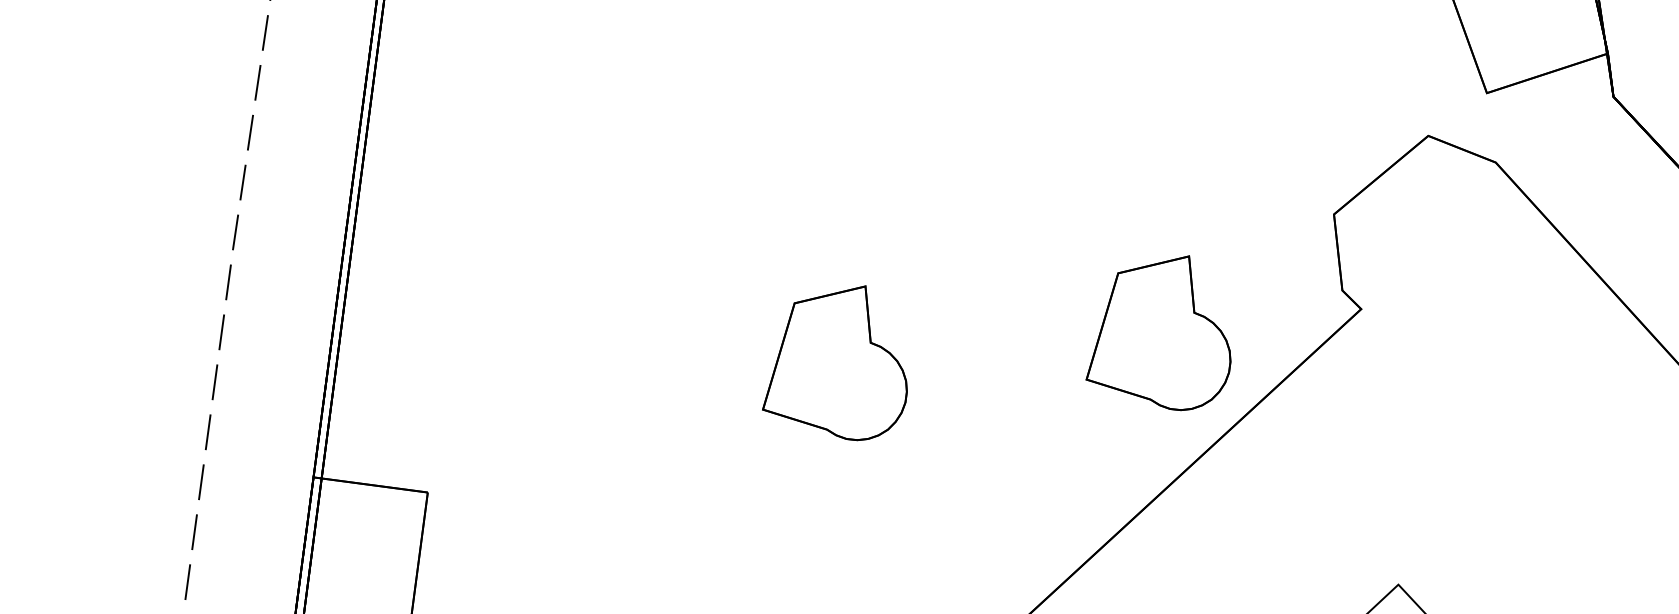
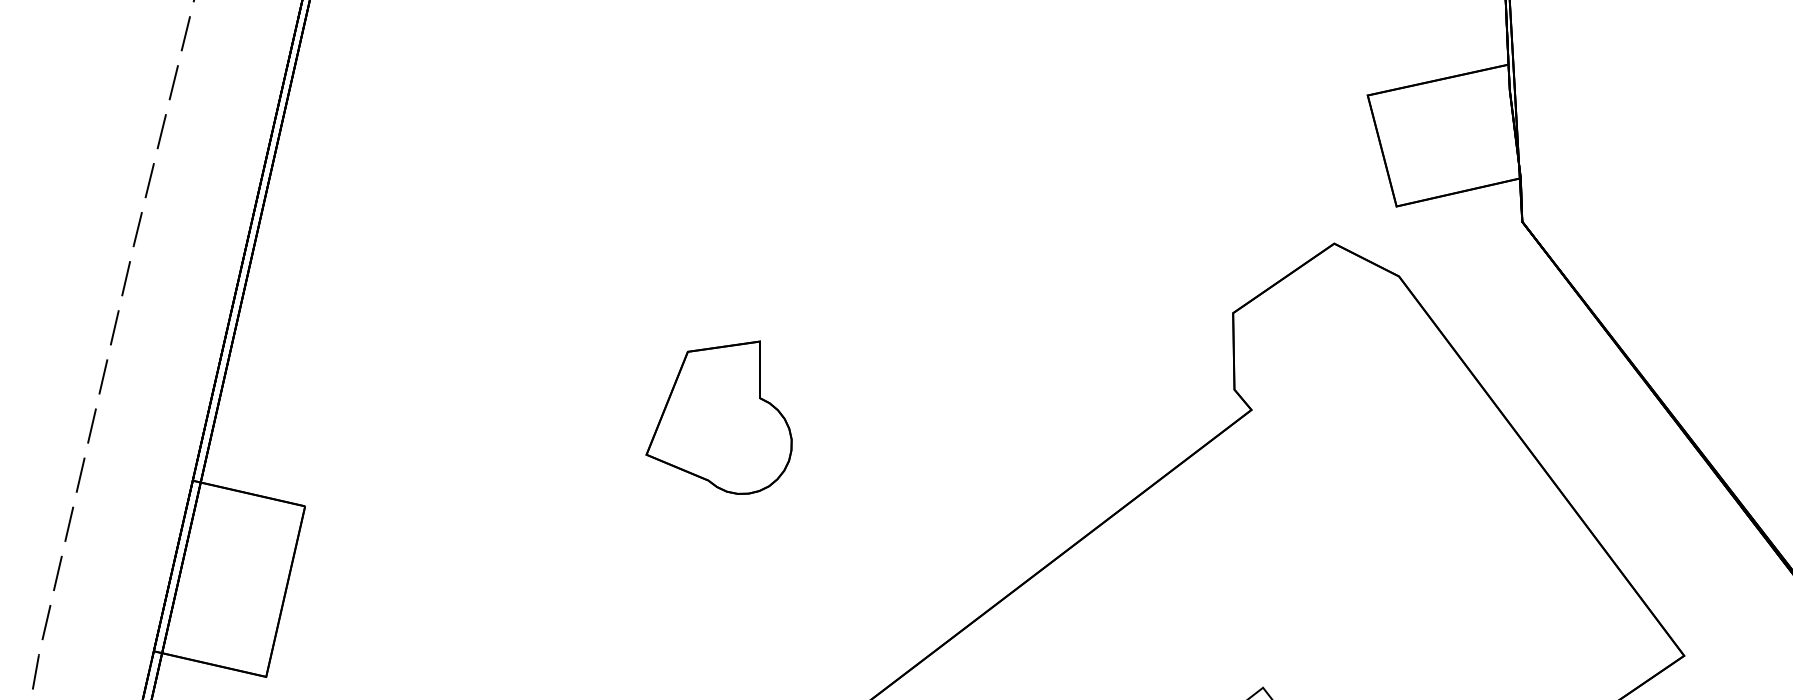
part: (1154, 335) -> (1043, 417), removed

